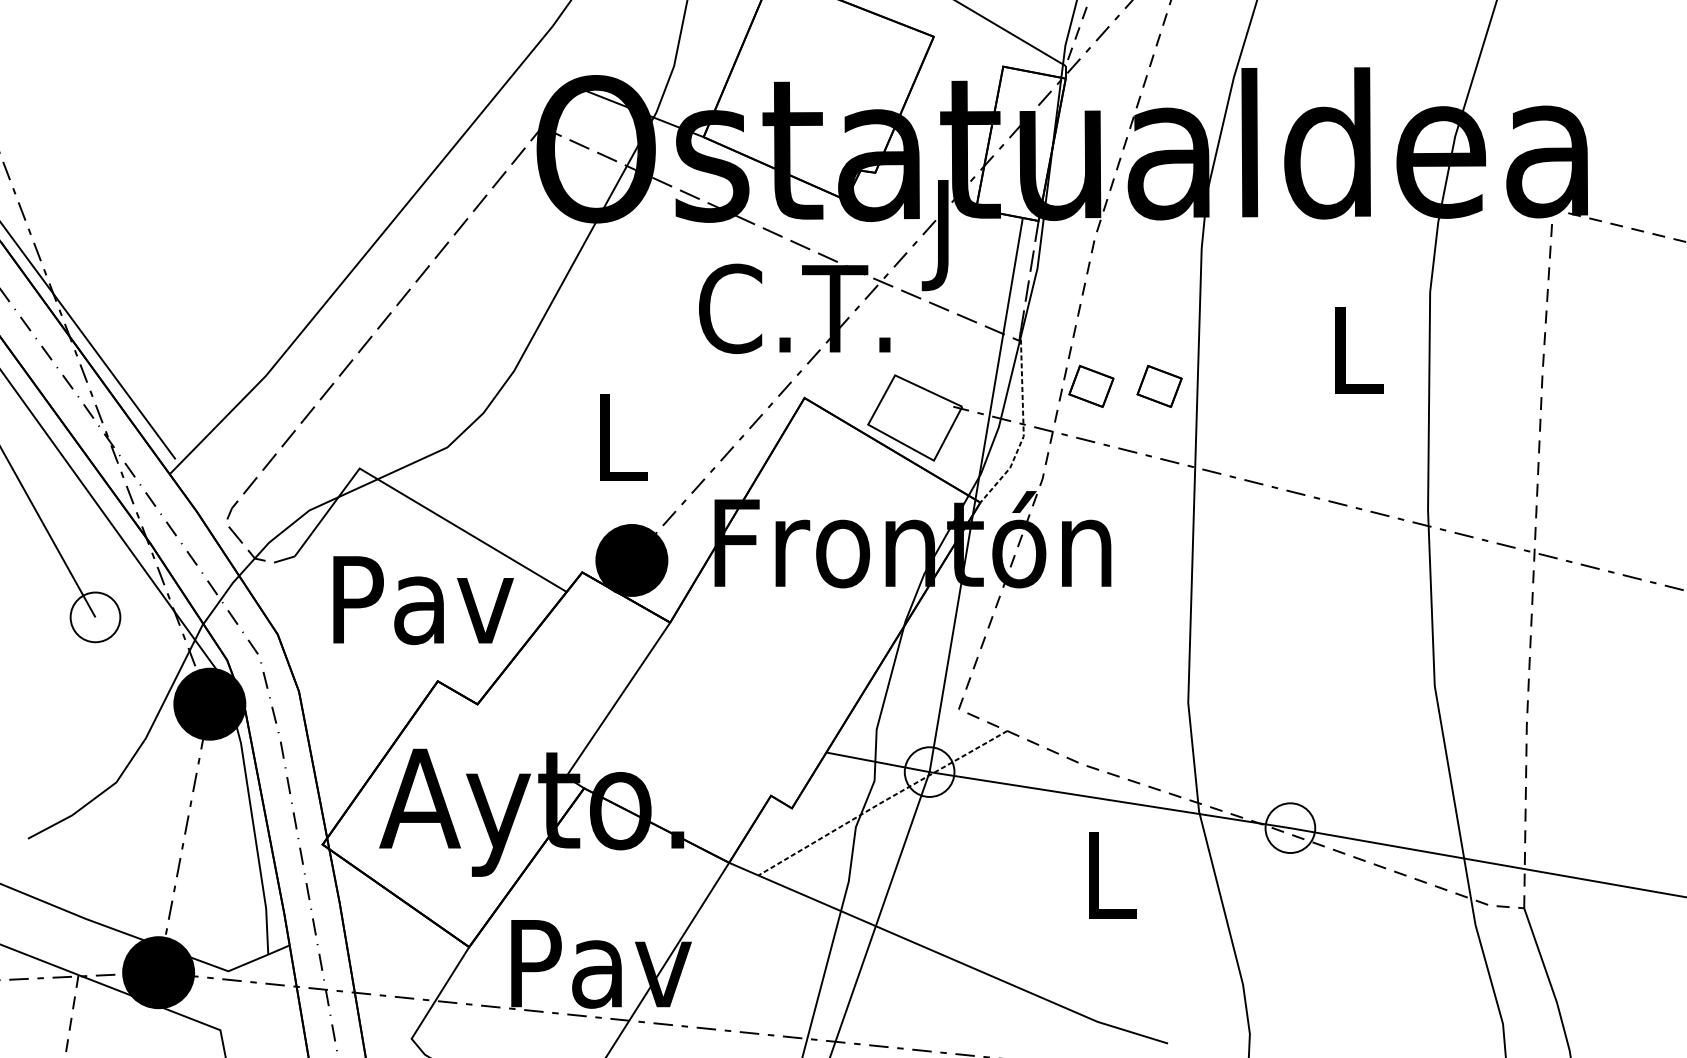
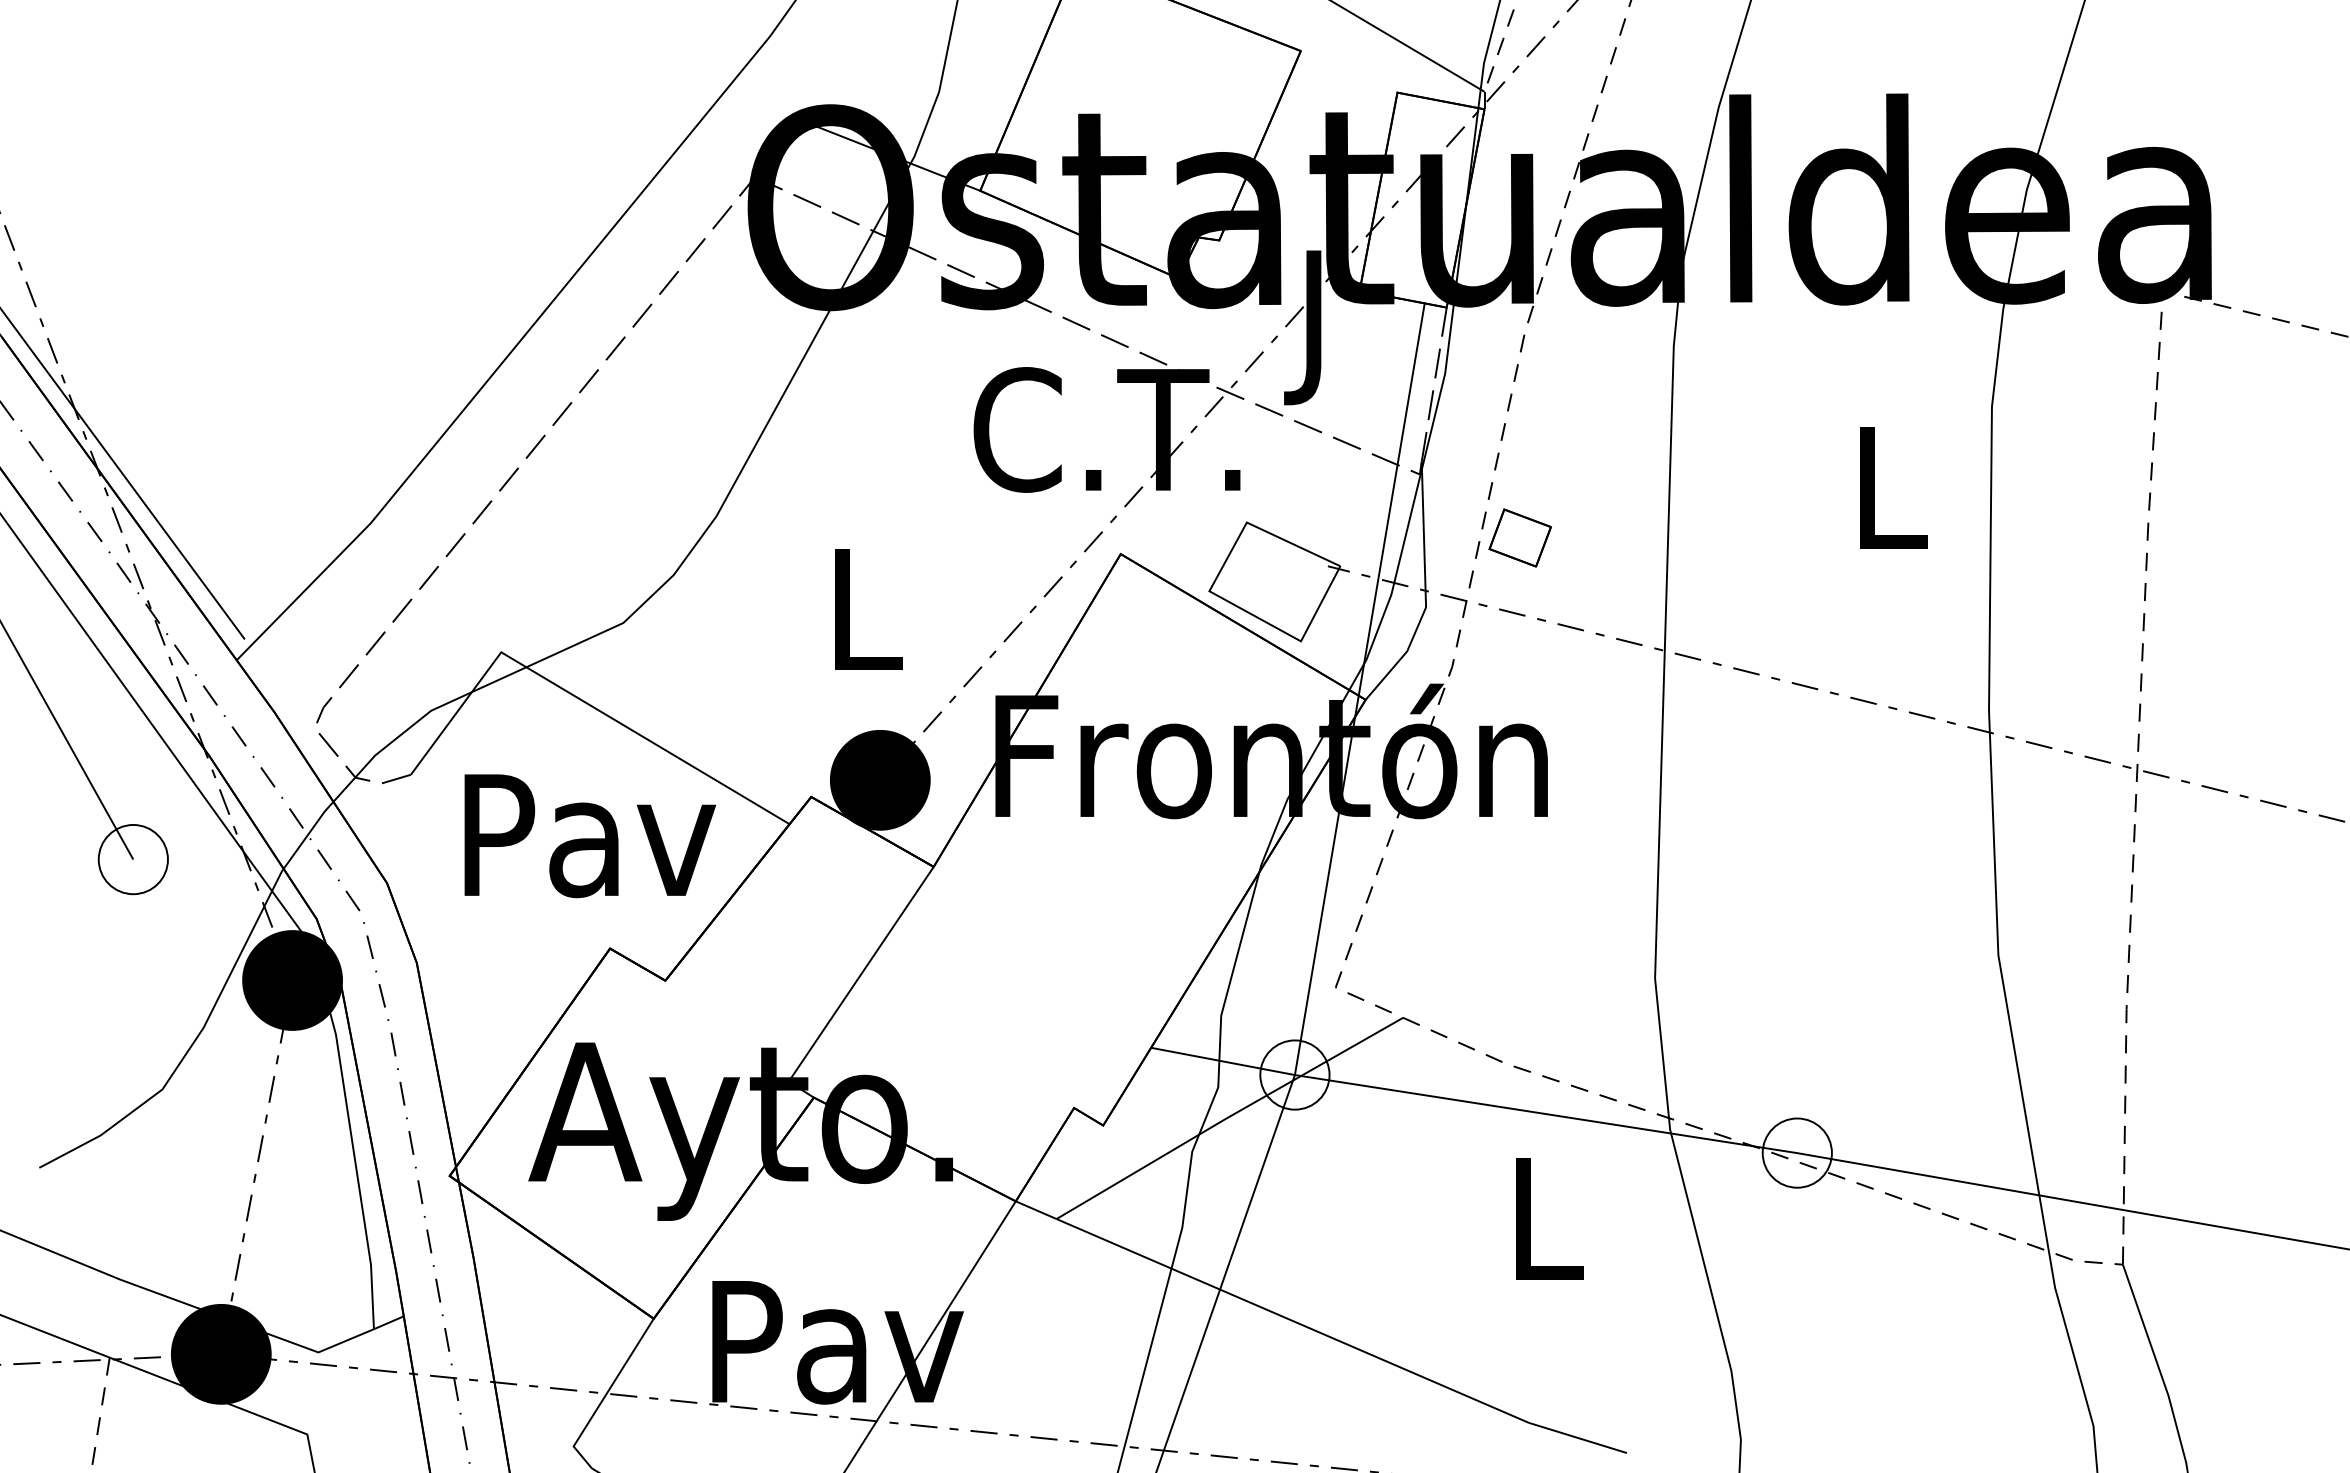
part: (1159, 386) -> (1614, 537), removed
line: (1023, 424) -> (1425, 591), dashed -> solid
line: (881, 802) -> (1228, 1117), dashed -> solid

